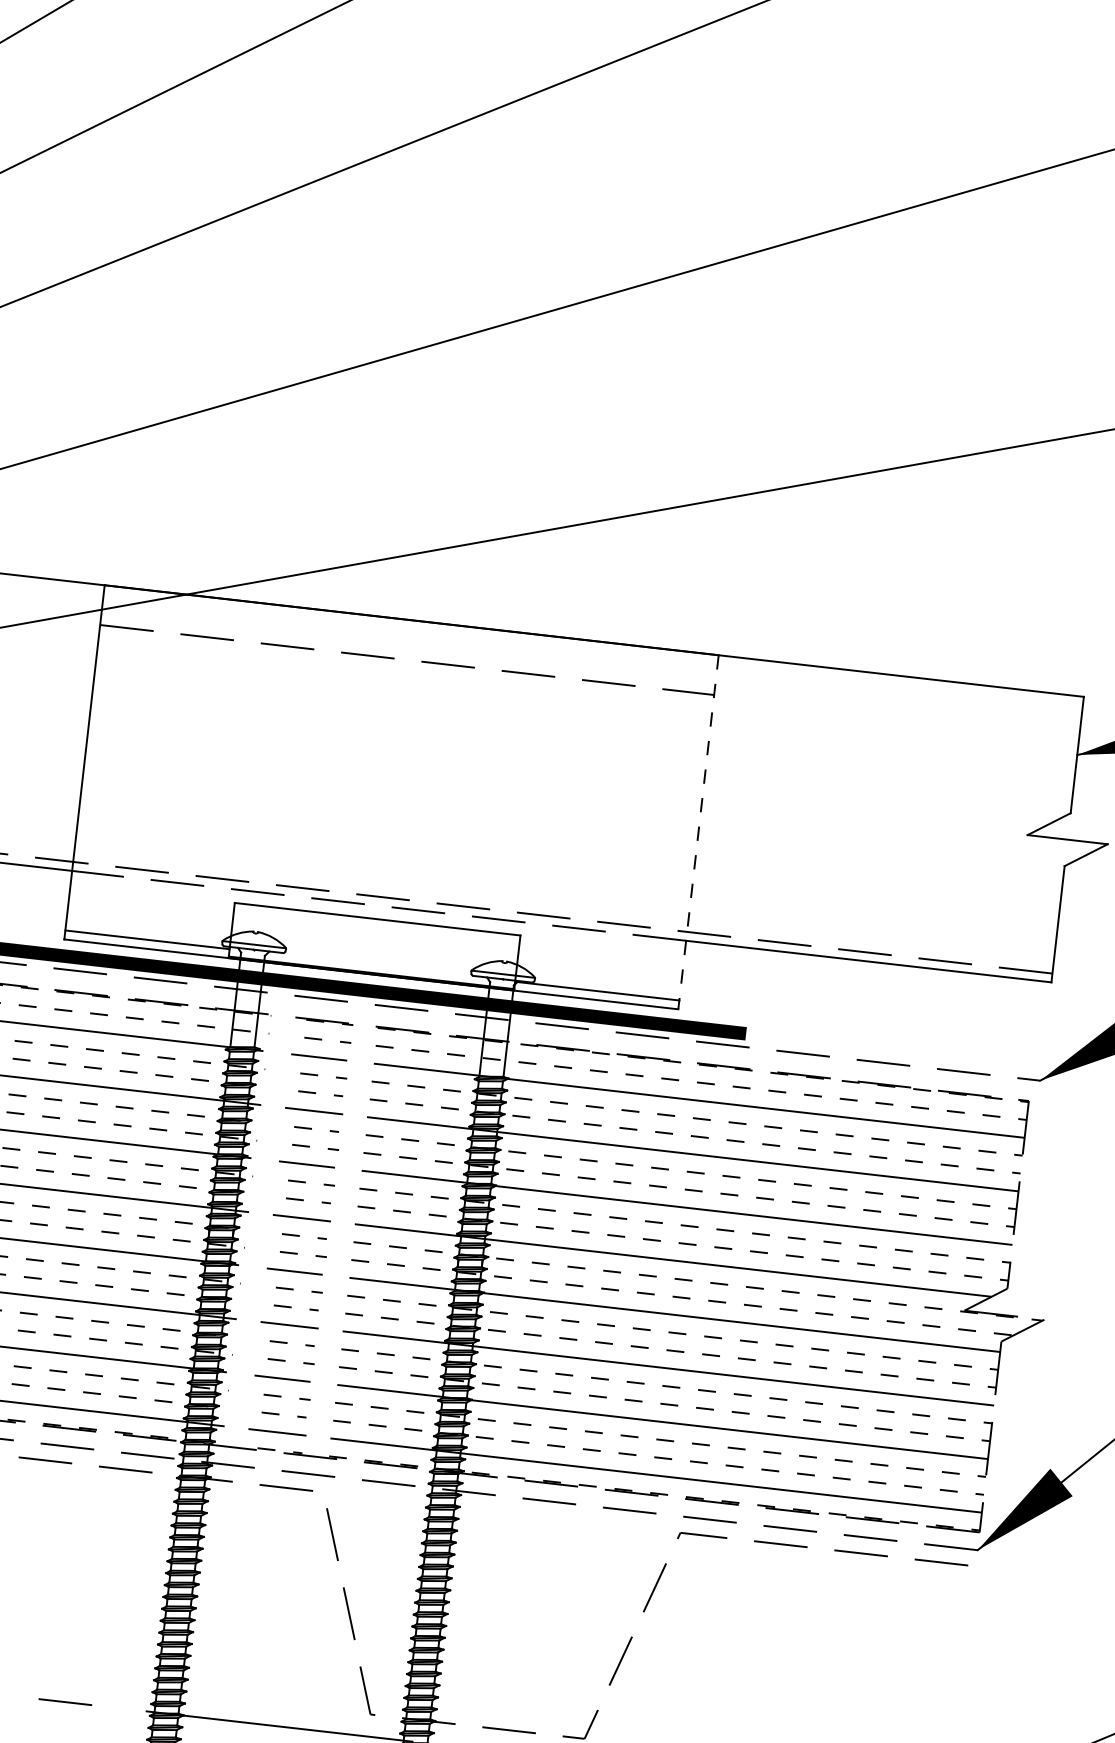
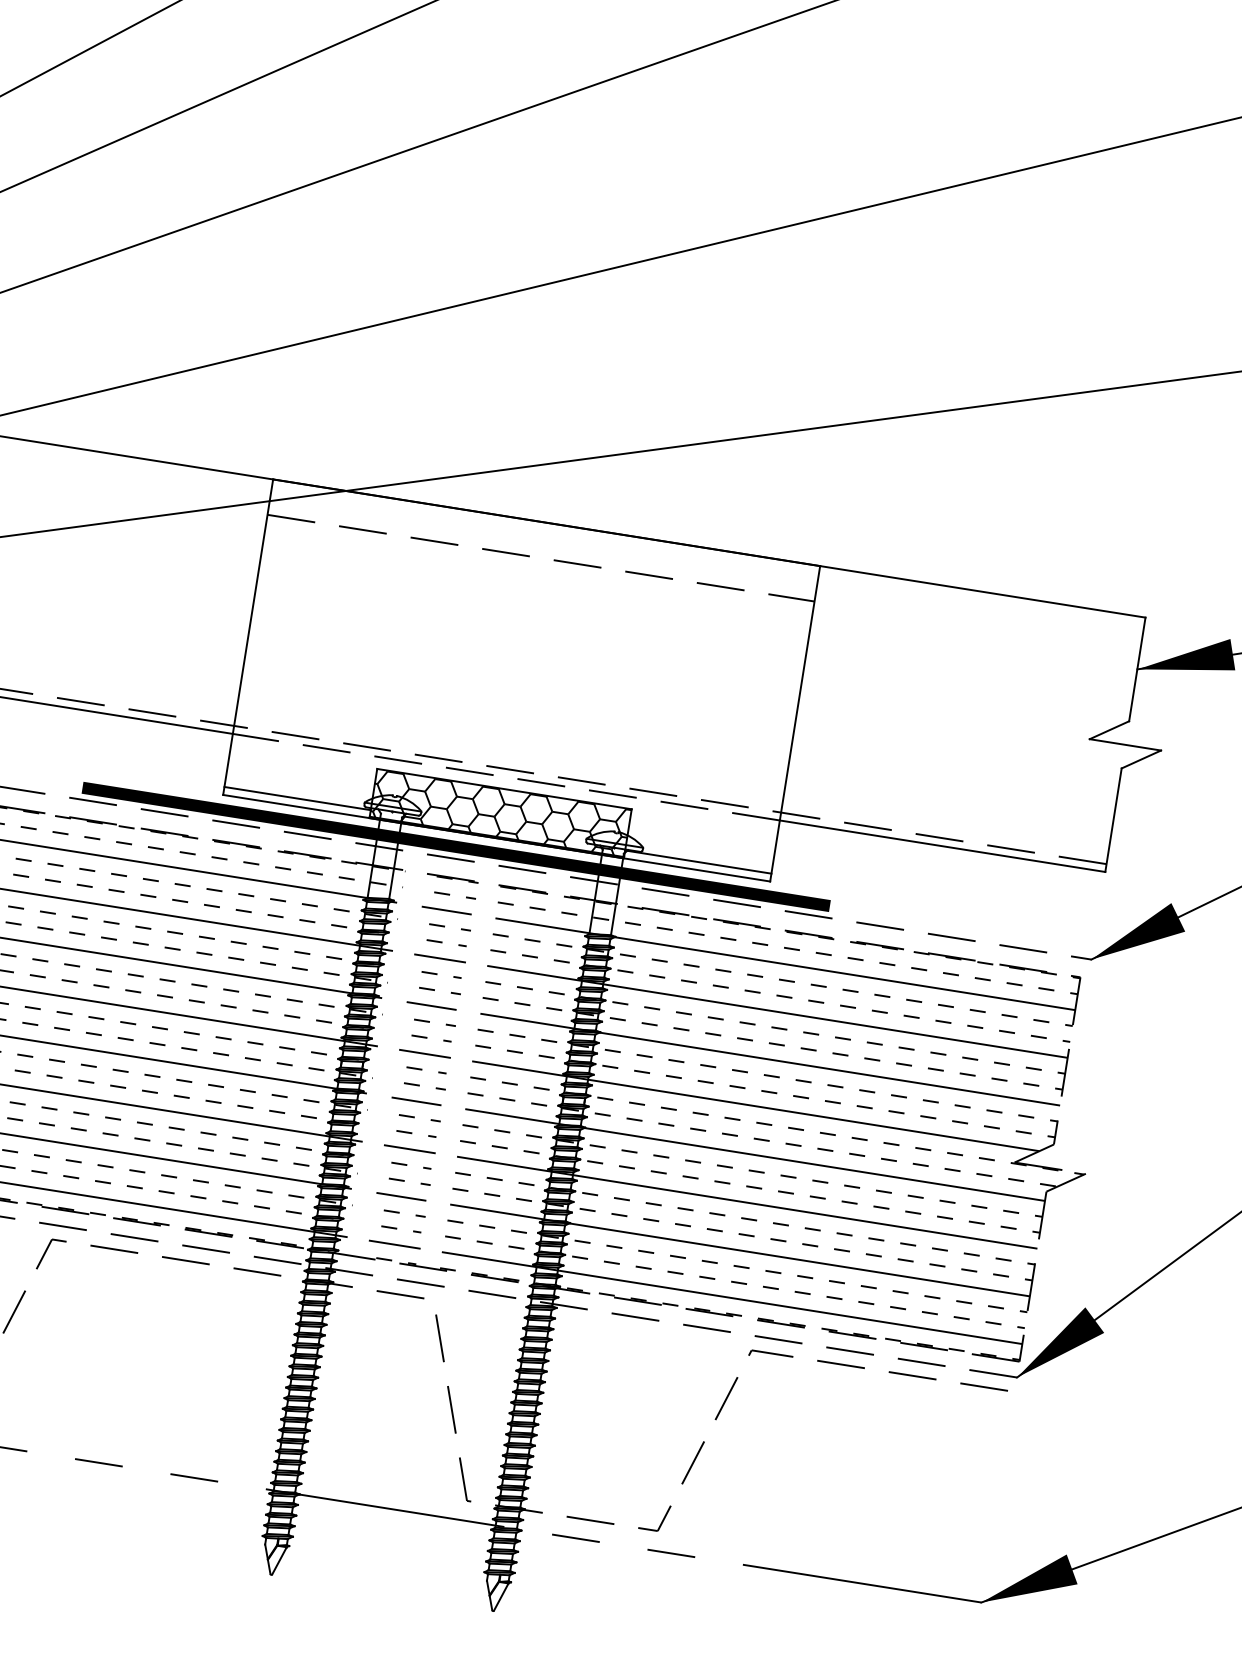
line: (698, 831) -> (795, 723), dashed -> solid
hatch: (374, 945) -> (500, 812), added

